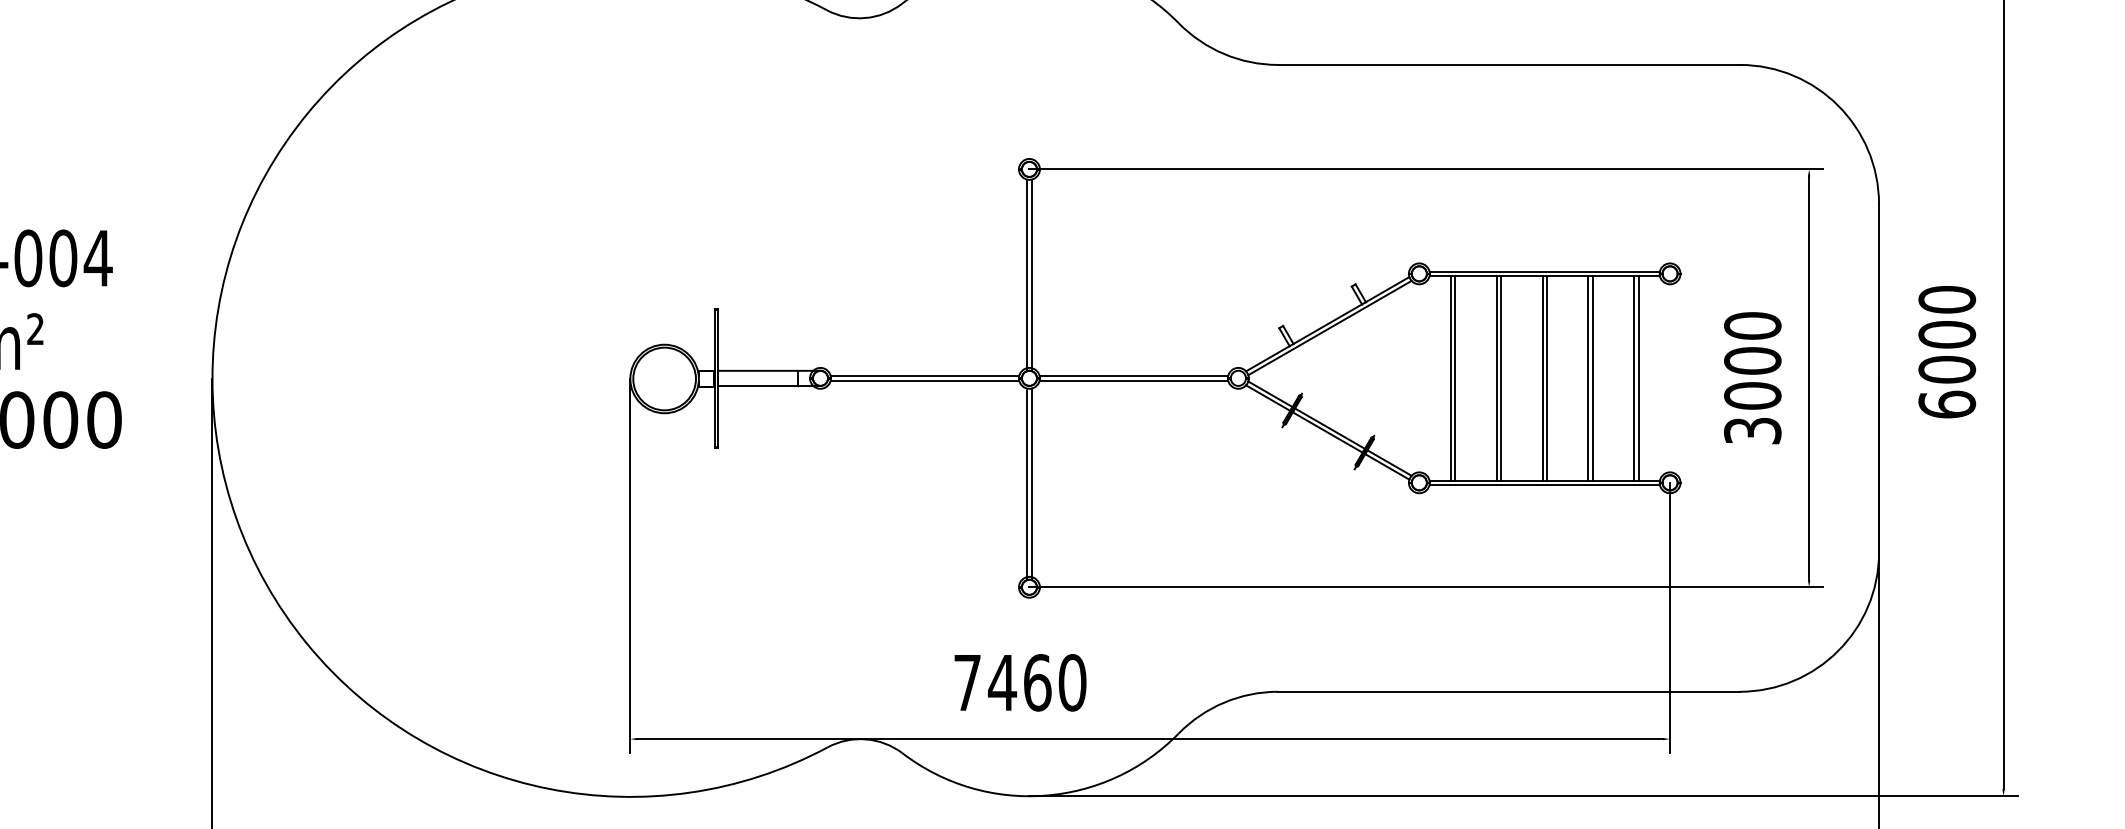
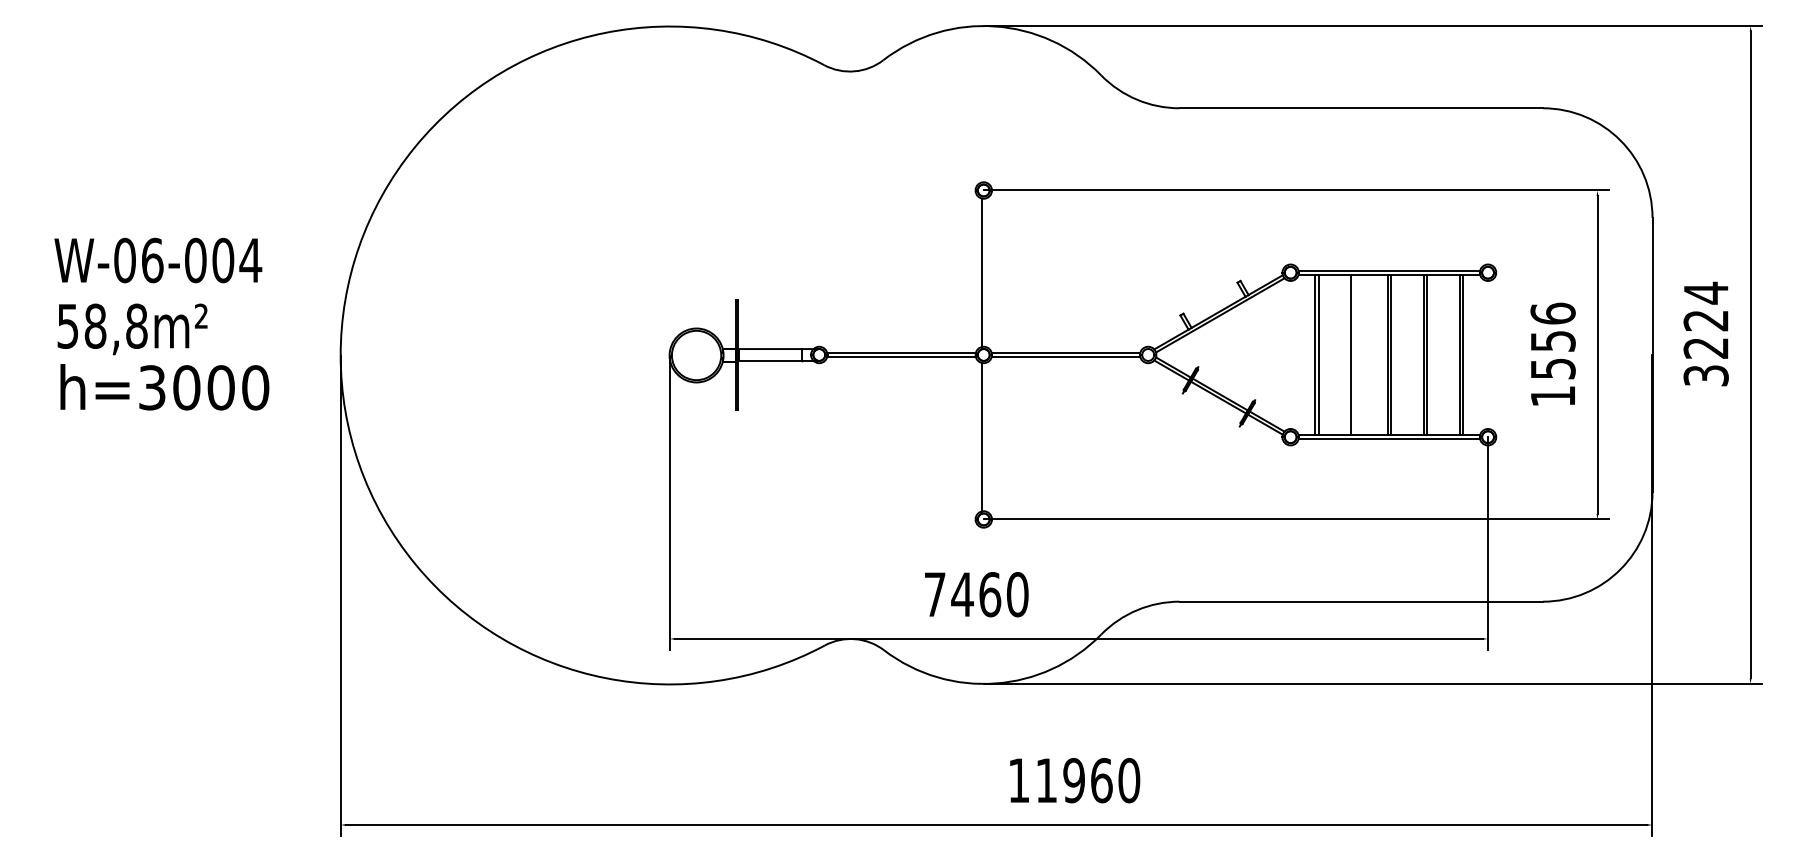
line: (1031, 274) -> (985, 273), removed
text: (1946, 351) -> (1705, 333), 6000 -> 3224
line: (1500, 377) -> (1354, 354), removed
text: (1751, 377) -> (1552, 354), 3000 -> 1556
line: (1031, 484) -> (985, 438), removed

